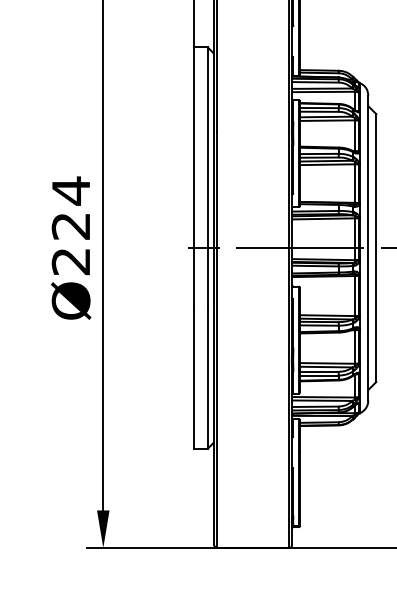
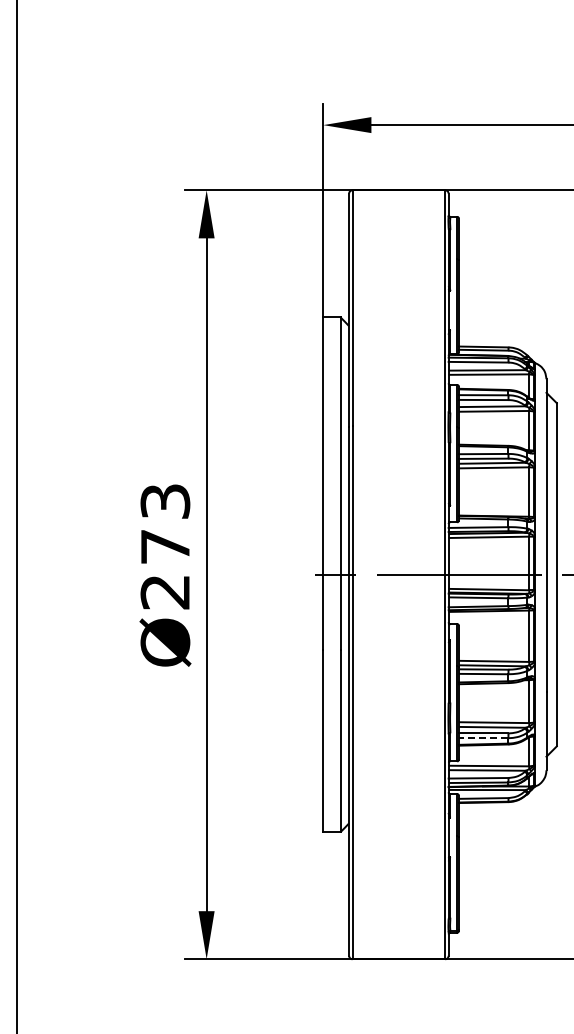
text: (71, 208) -> (165, 523), Ø224 -> Ø273
line: (318, 375) -> (482, 738), solid -> dashed

